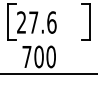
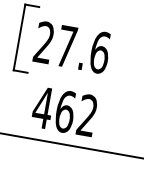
text: (38, 56) -> (64, 110), 700 -> 462

